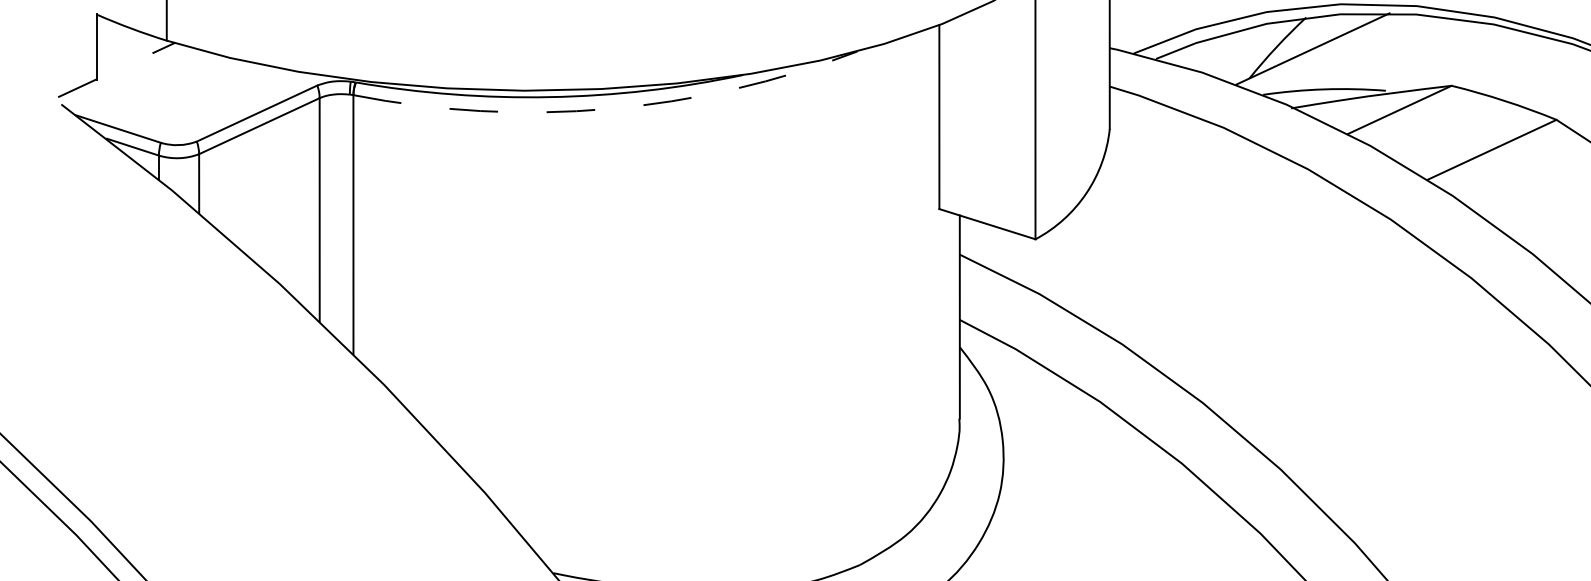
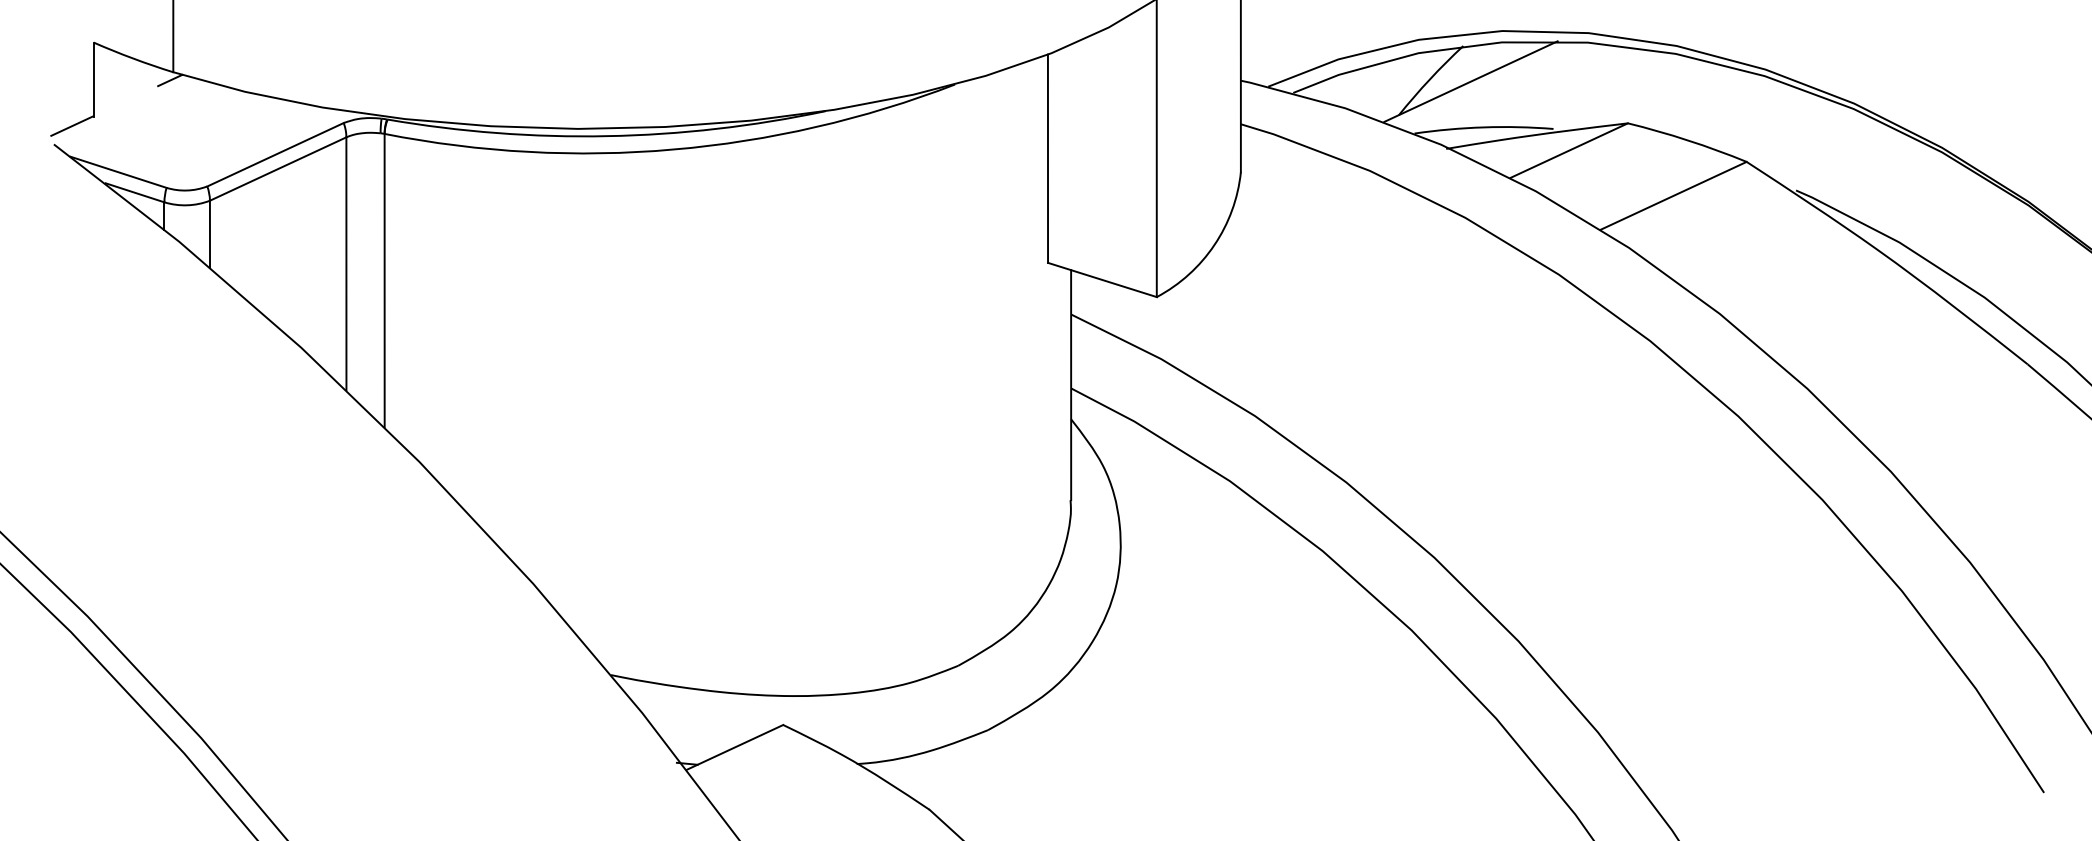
arc: (608, 108) -> (673, 149), dashed -> solid

